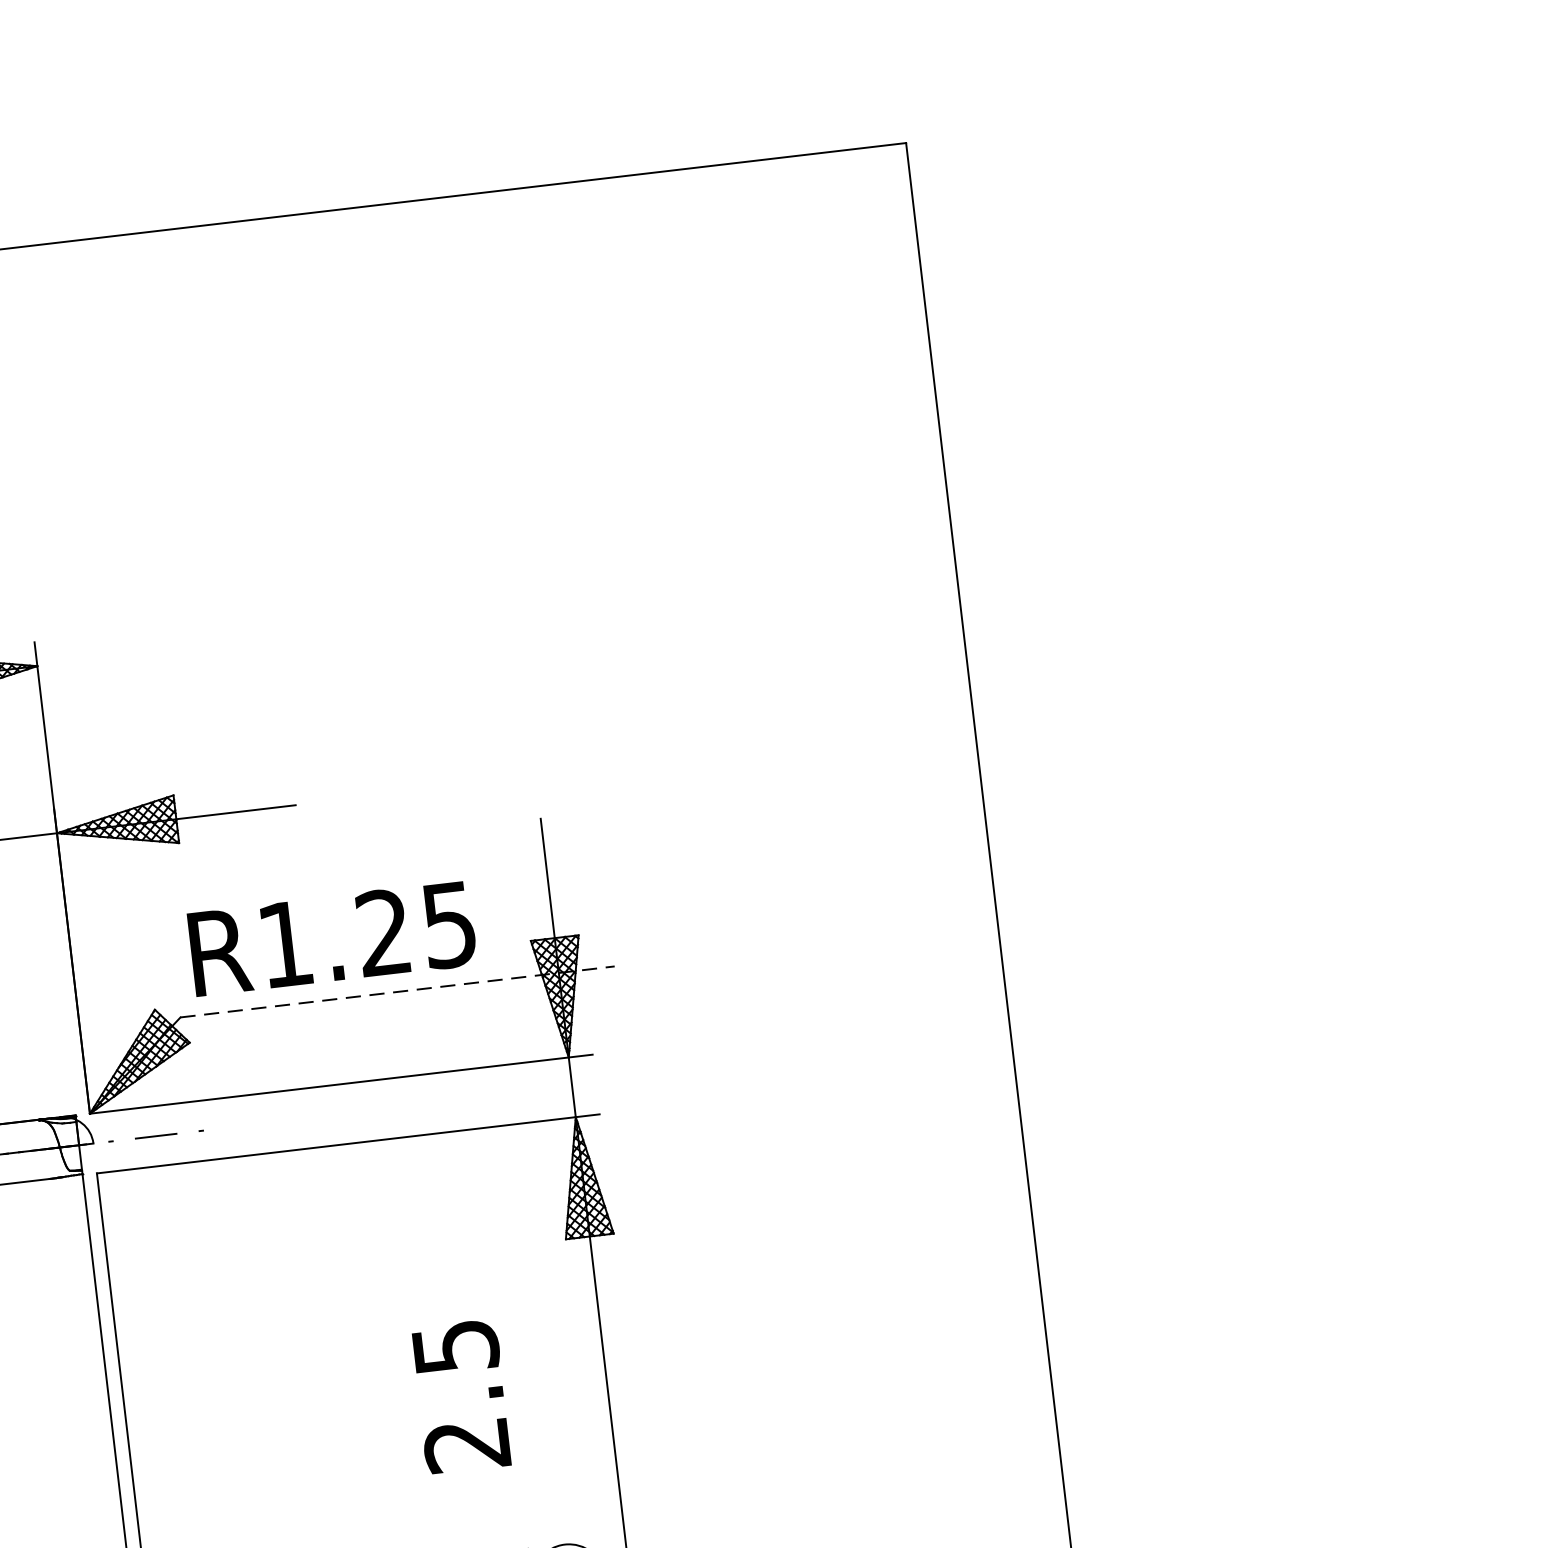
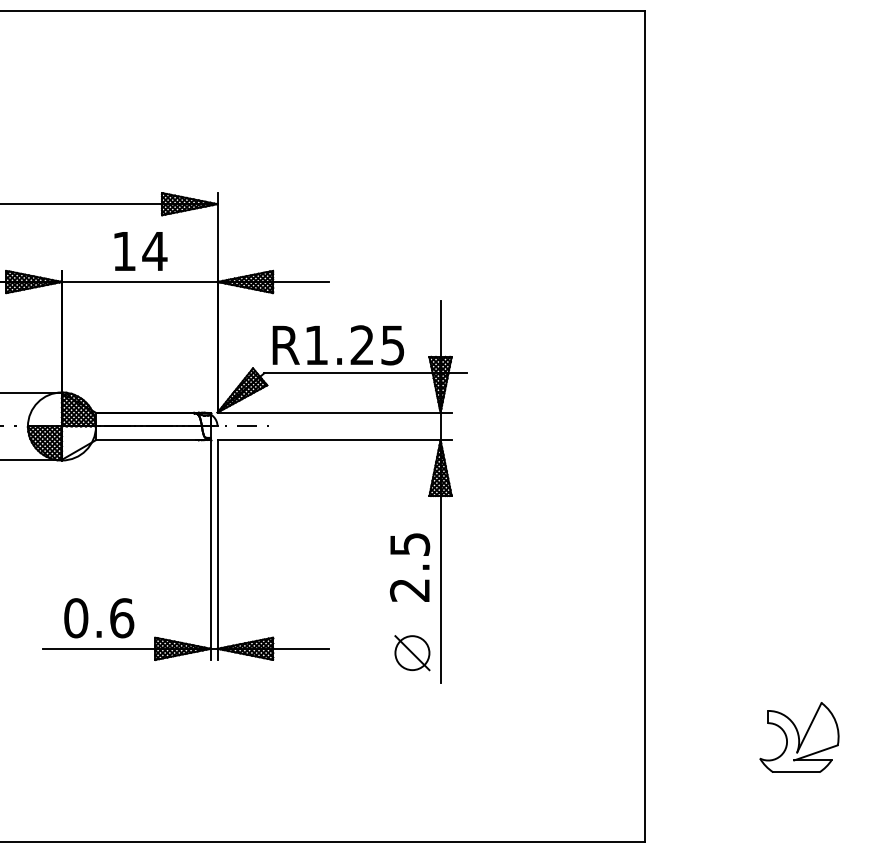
line: (397, 992) -> (365, 373), dashed -> solid
text: (462, 1396) -> (410, 567), moved

